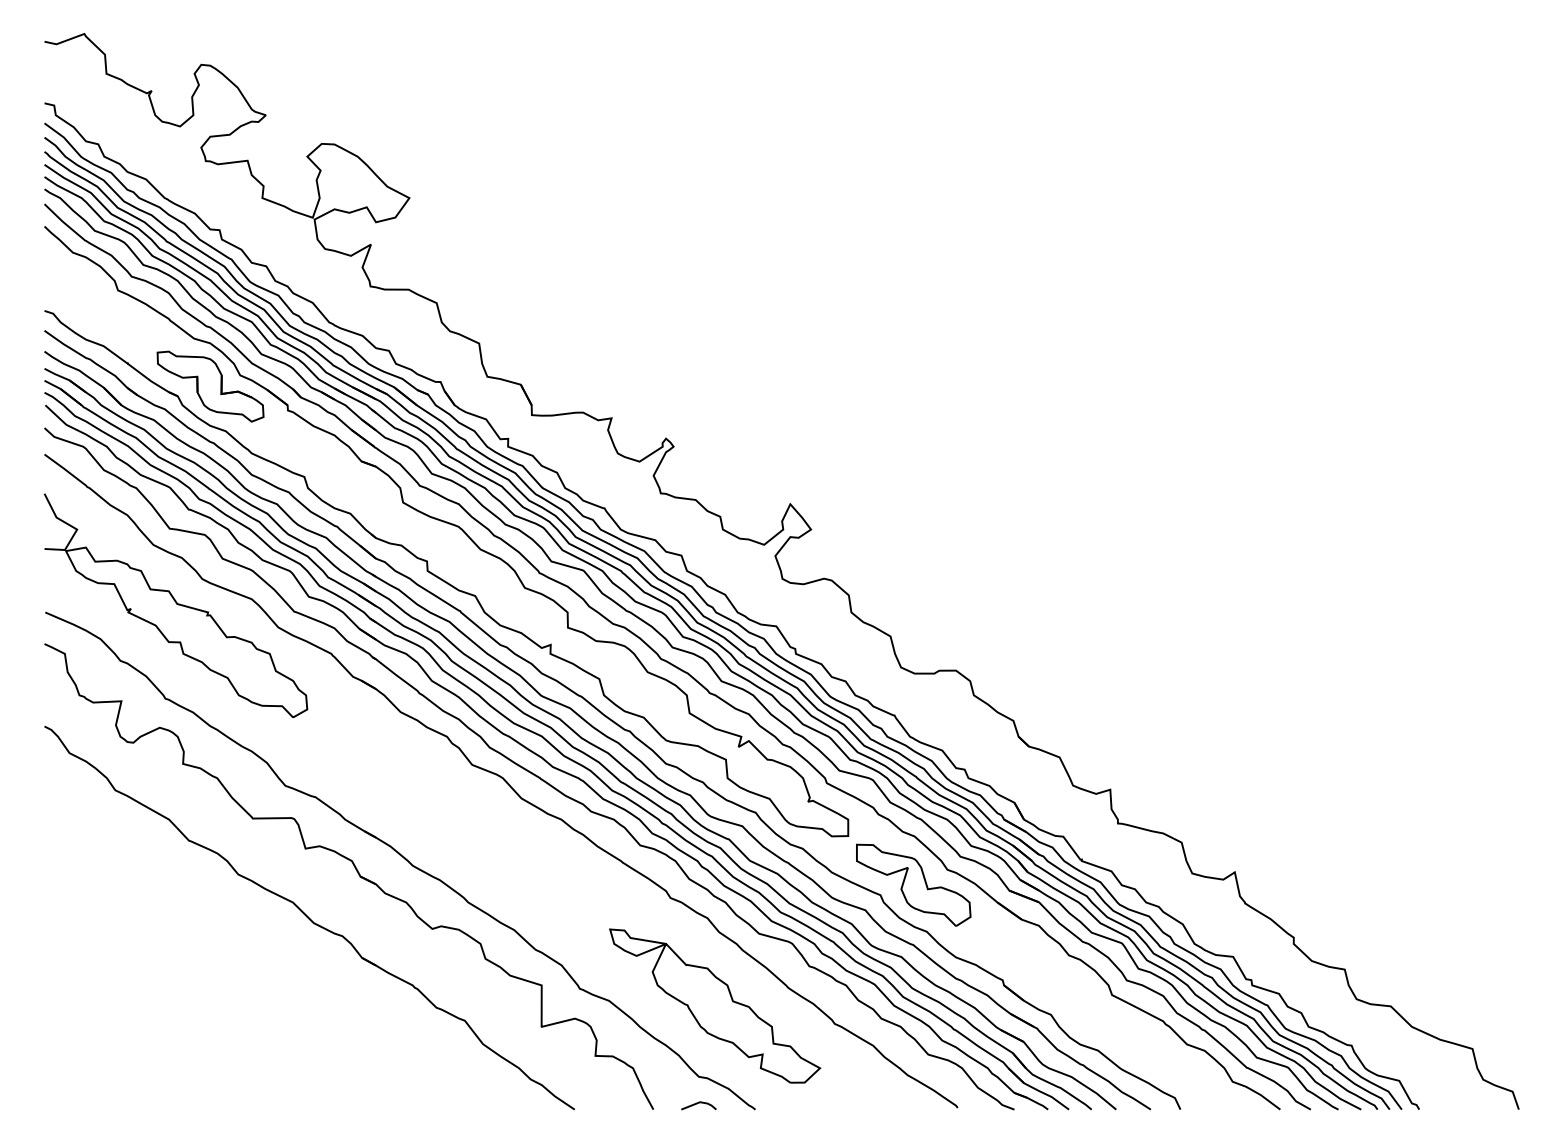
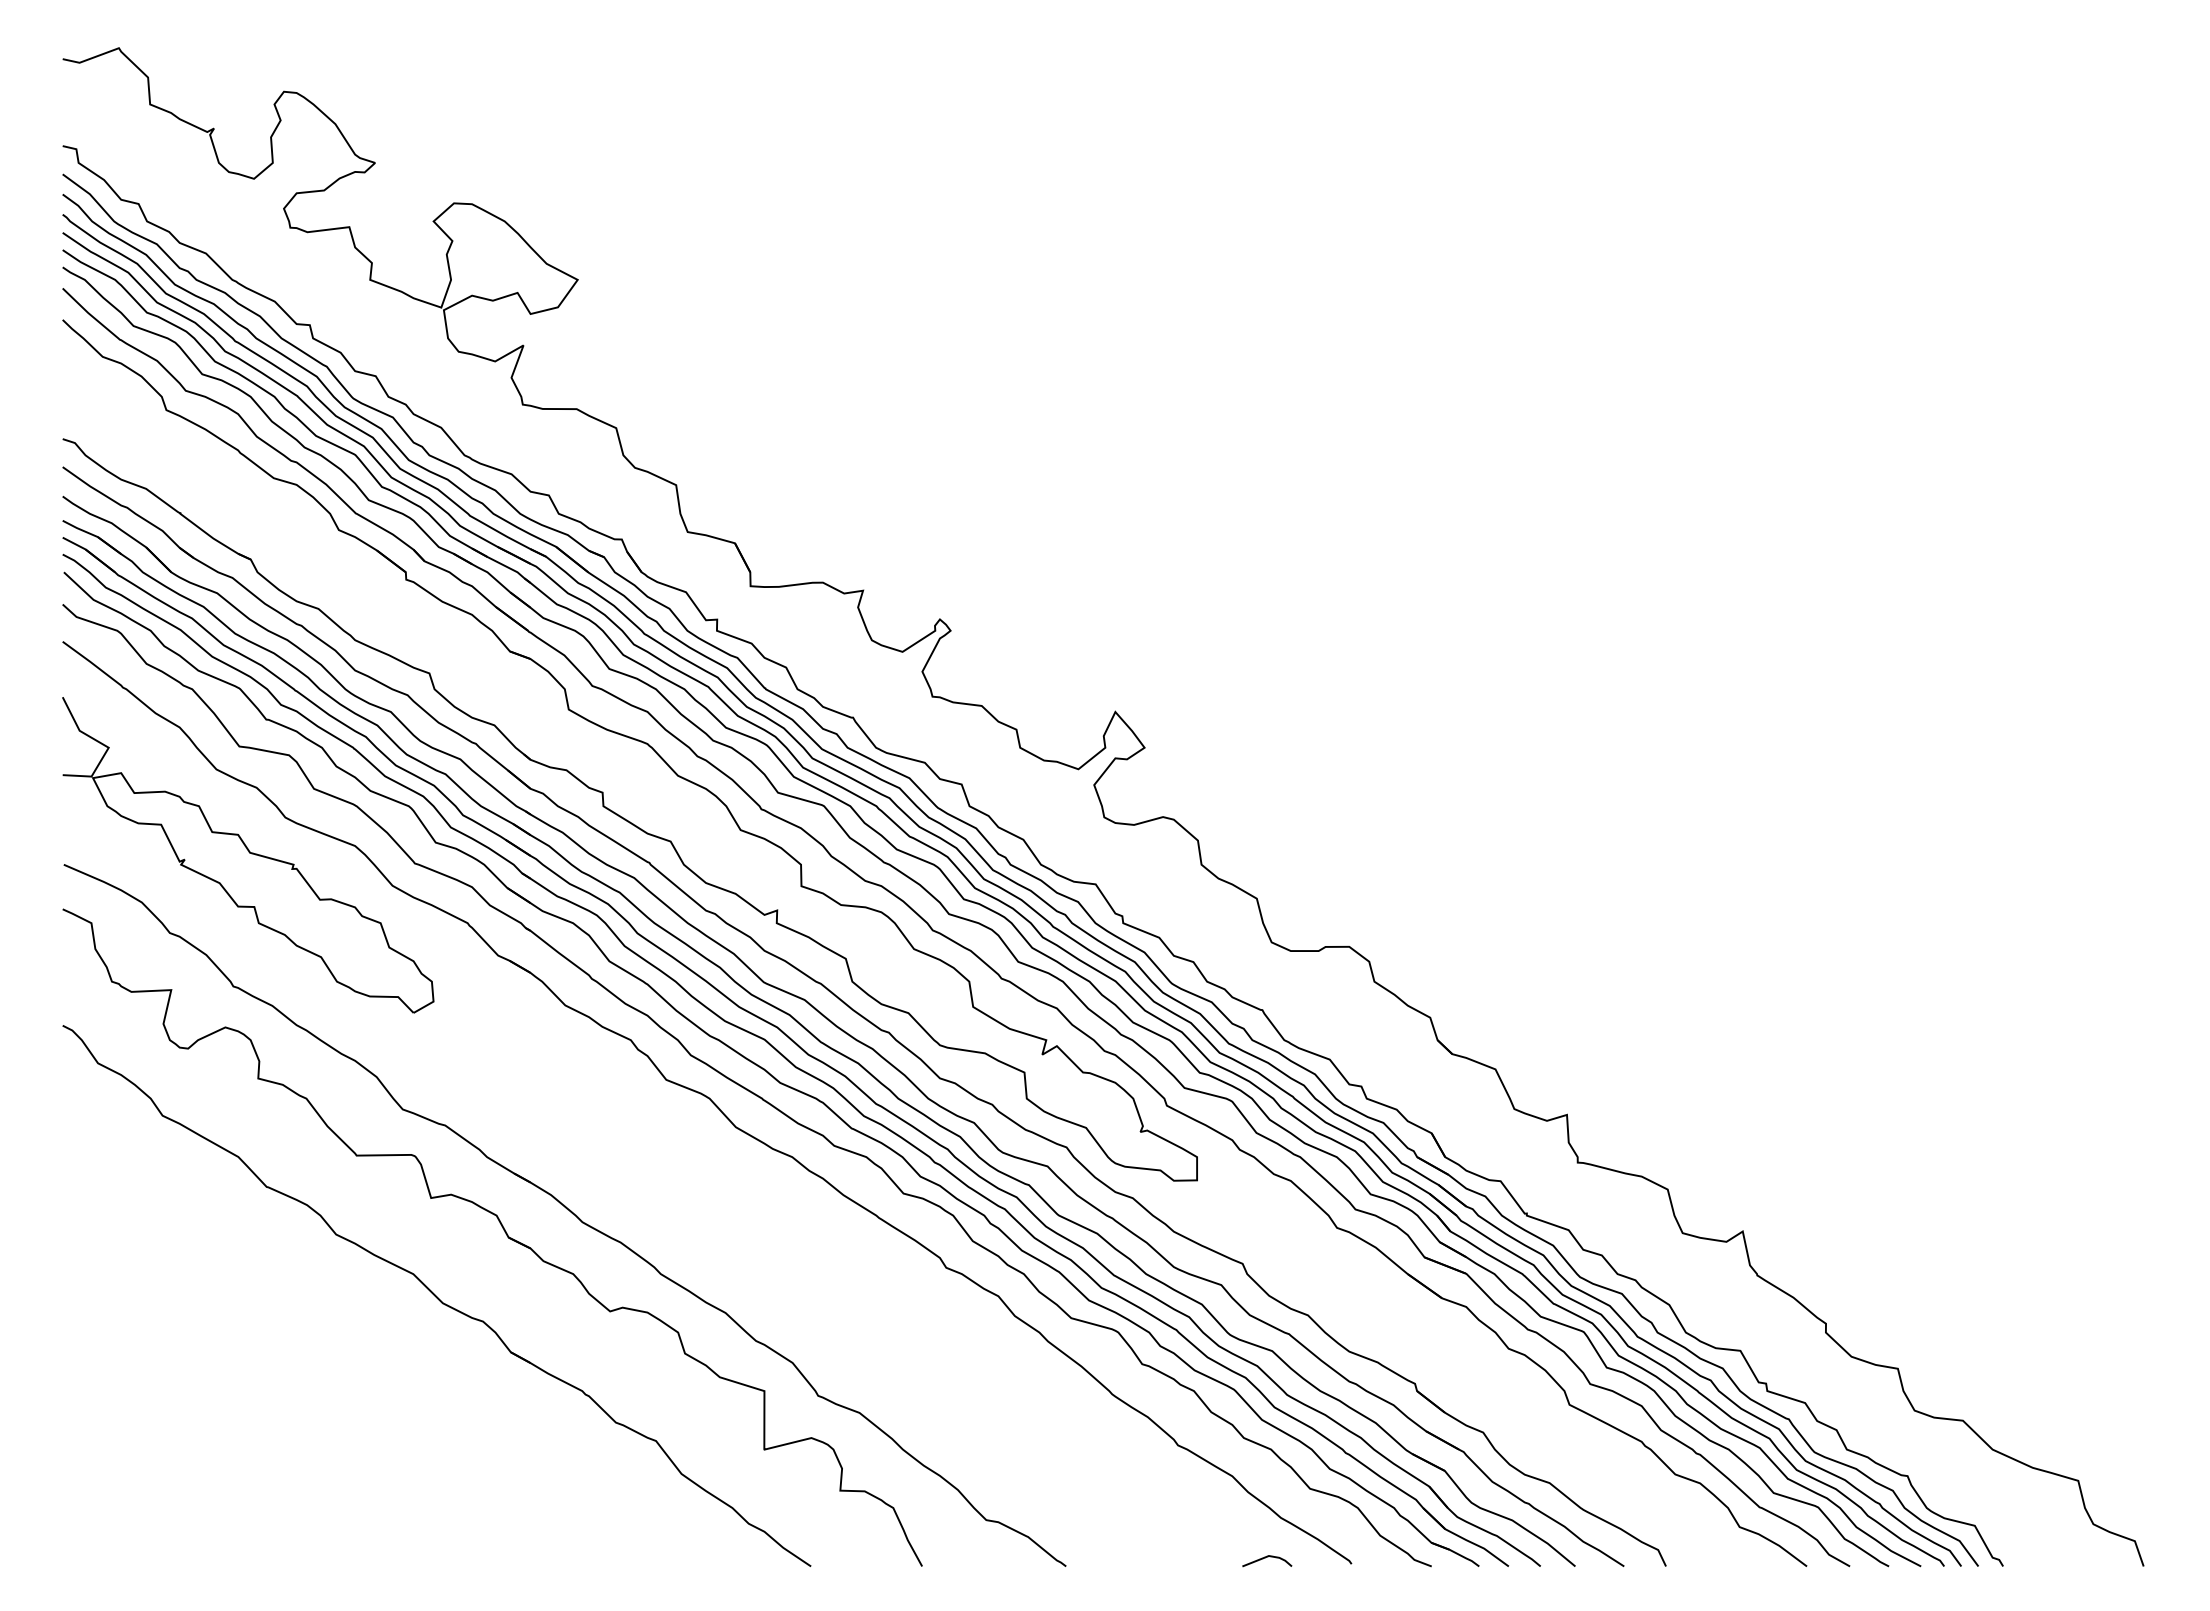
part: (210, 386) -> (296, 545), removed
part: (913, 885) -> (1289, 1249), removed
part: (715, 1006) -> (1009, 1420), removed
line: (697, 1104) -> (1265, 1558), moved

